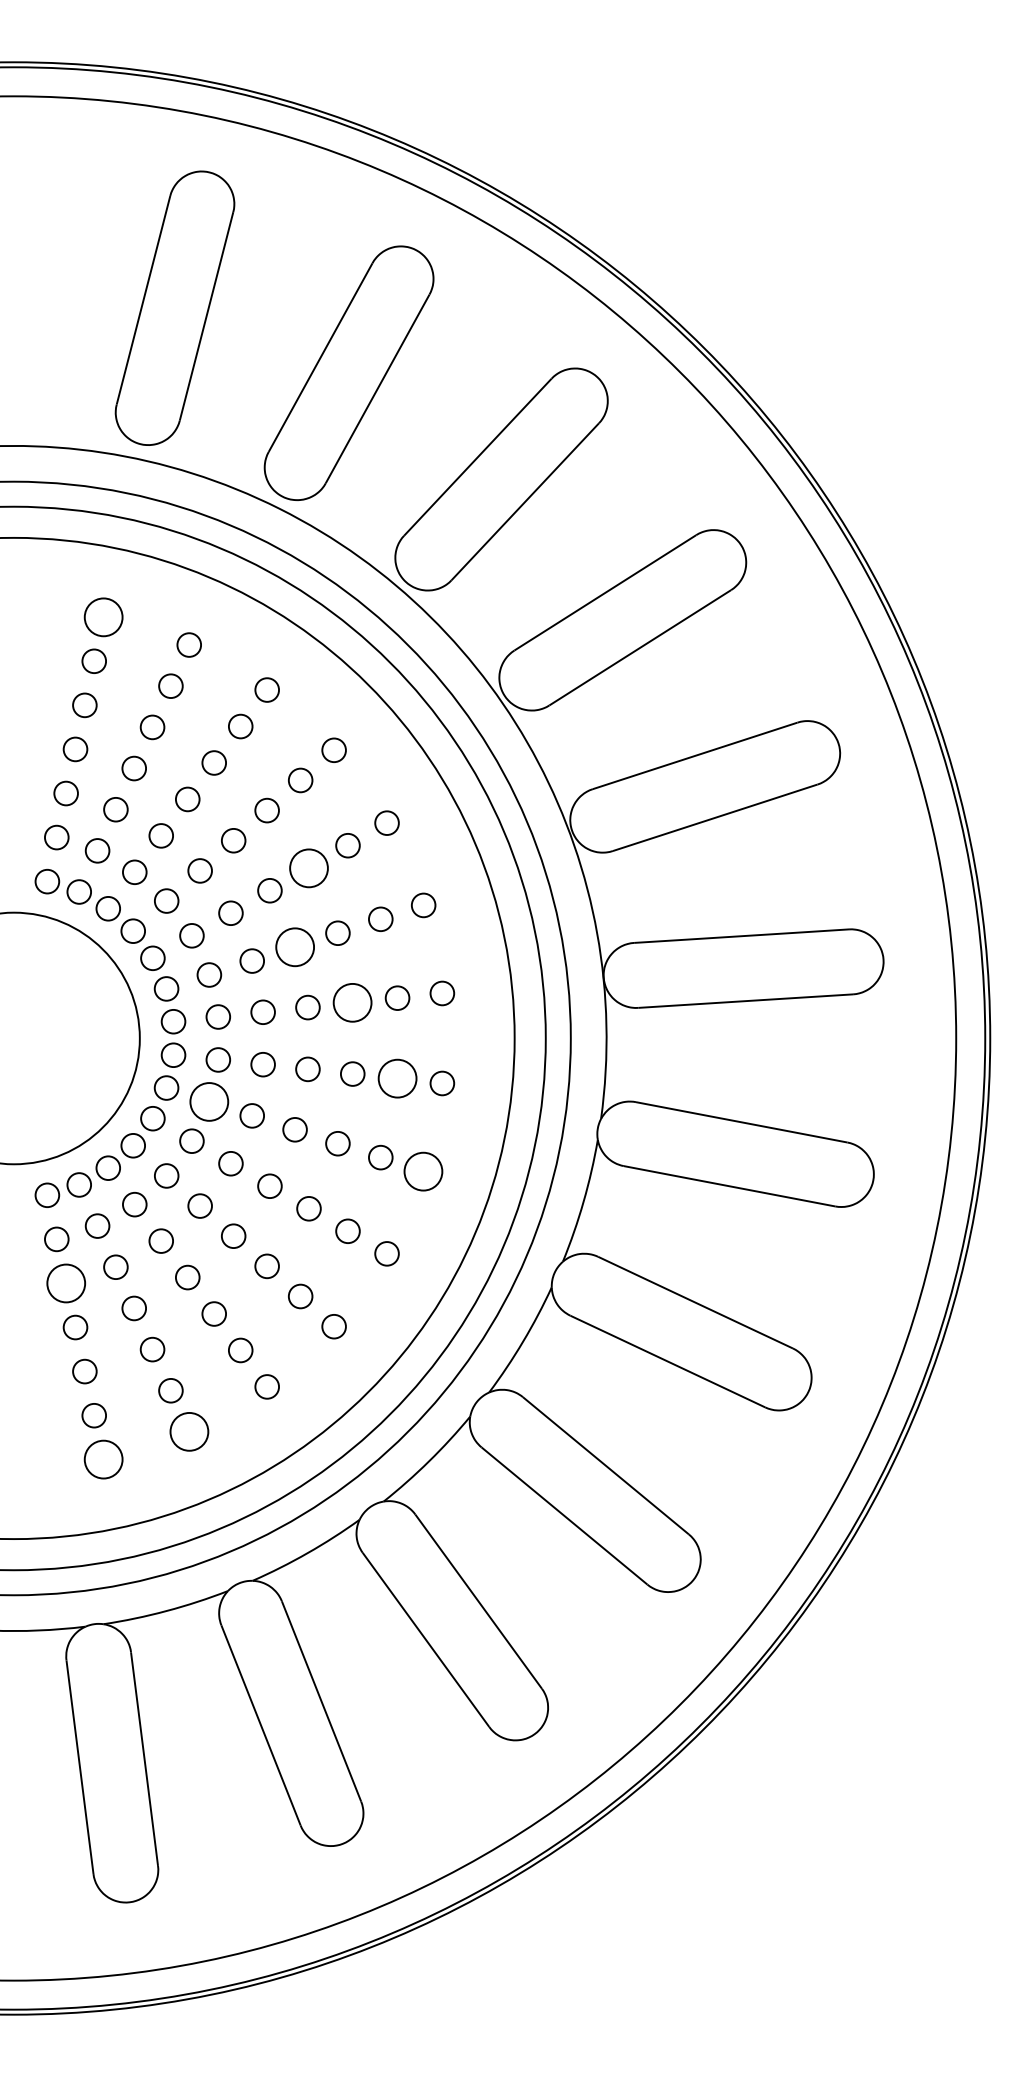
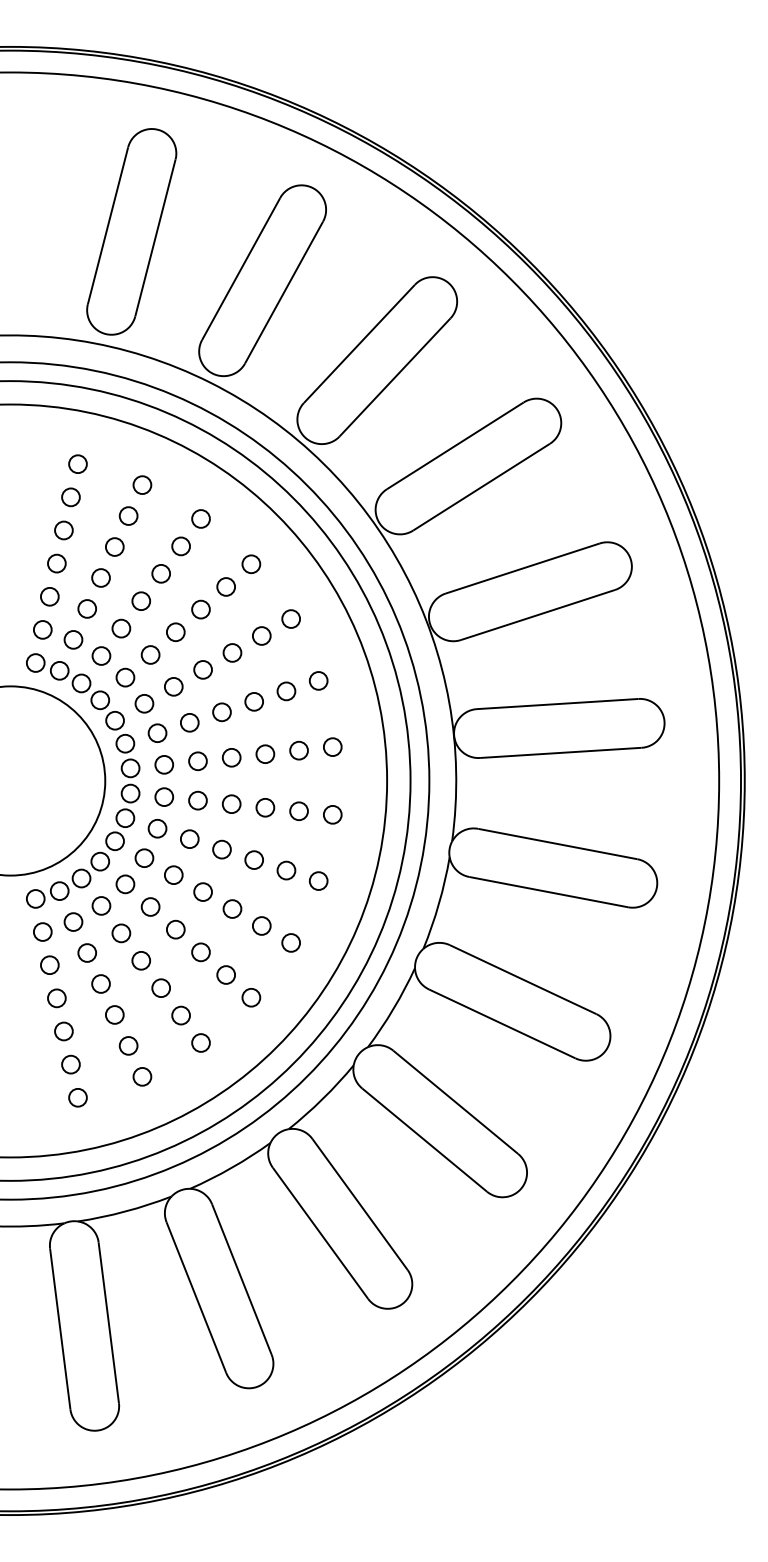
circle: (103, 616) -> (77, 463), size x0.62
circle: (308, 867) -> (232, 652), size x0.62
circle: (294, 946) -> (221, 711), size x0.62
circle: (352, 1002) -> (265, 753), size x0.62
circle: (397, 1078) -> (299, 811), size x0.62
circle: (209, 1101) -> (157, 828), size x0.62
circle: (423, 1171) -> (318, 881), size x0.62
circle: (65, 1283) -> (49, 965), size x0.62
circle: (188, 1431) -> (141, 1076), size x0.62
circle: (103, 1459) -> (77, 1097), size x0.62

